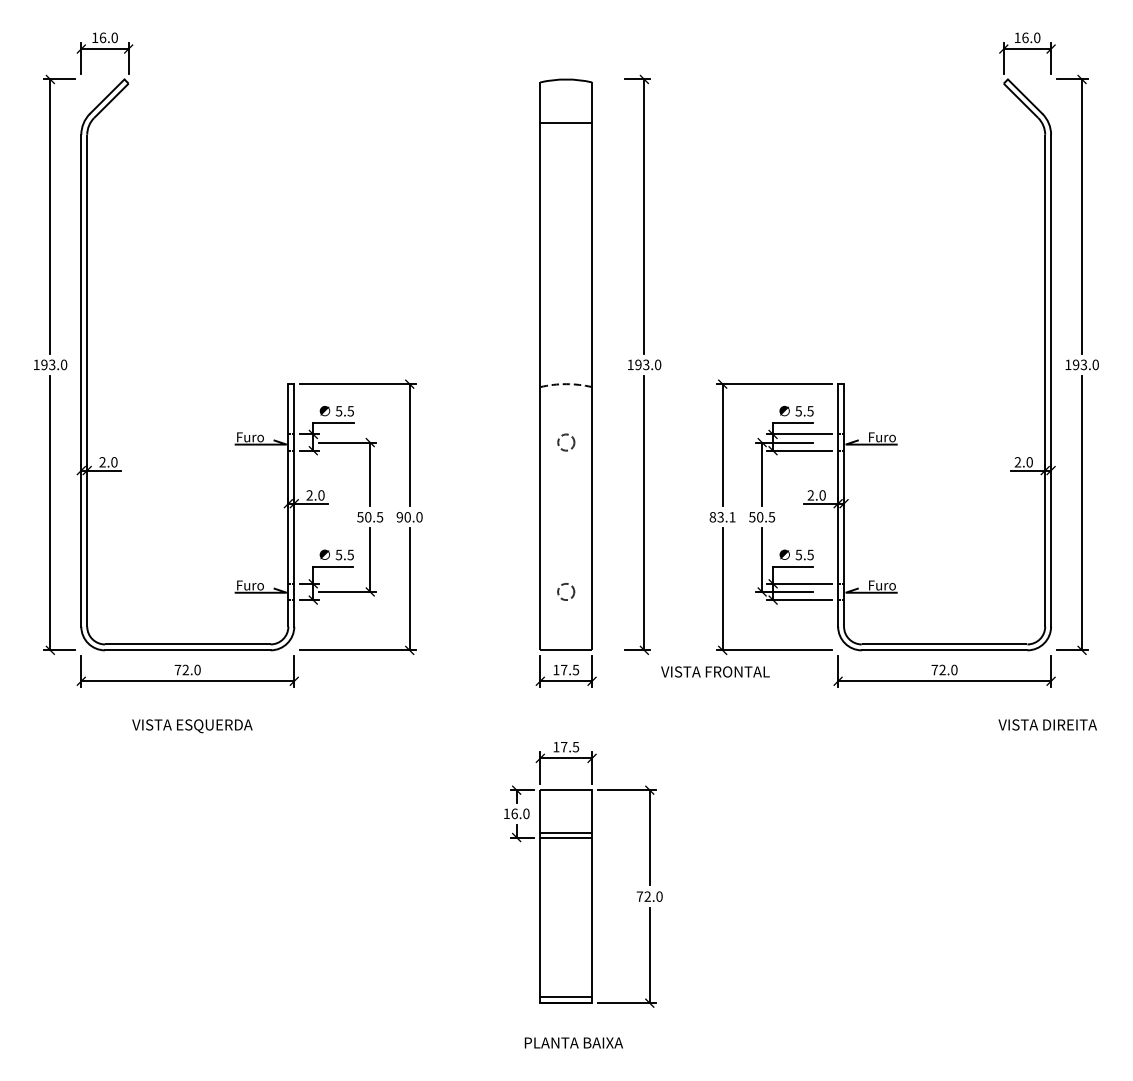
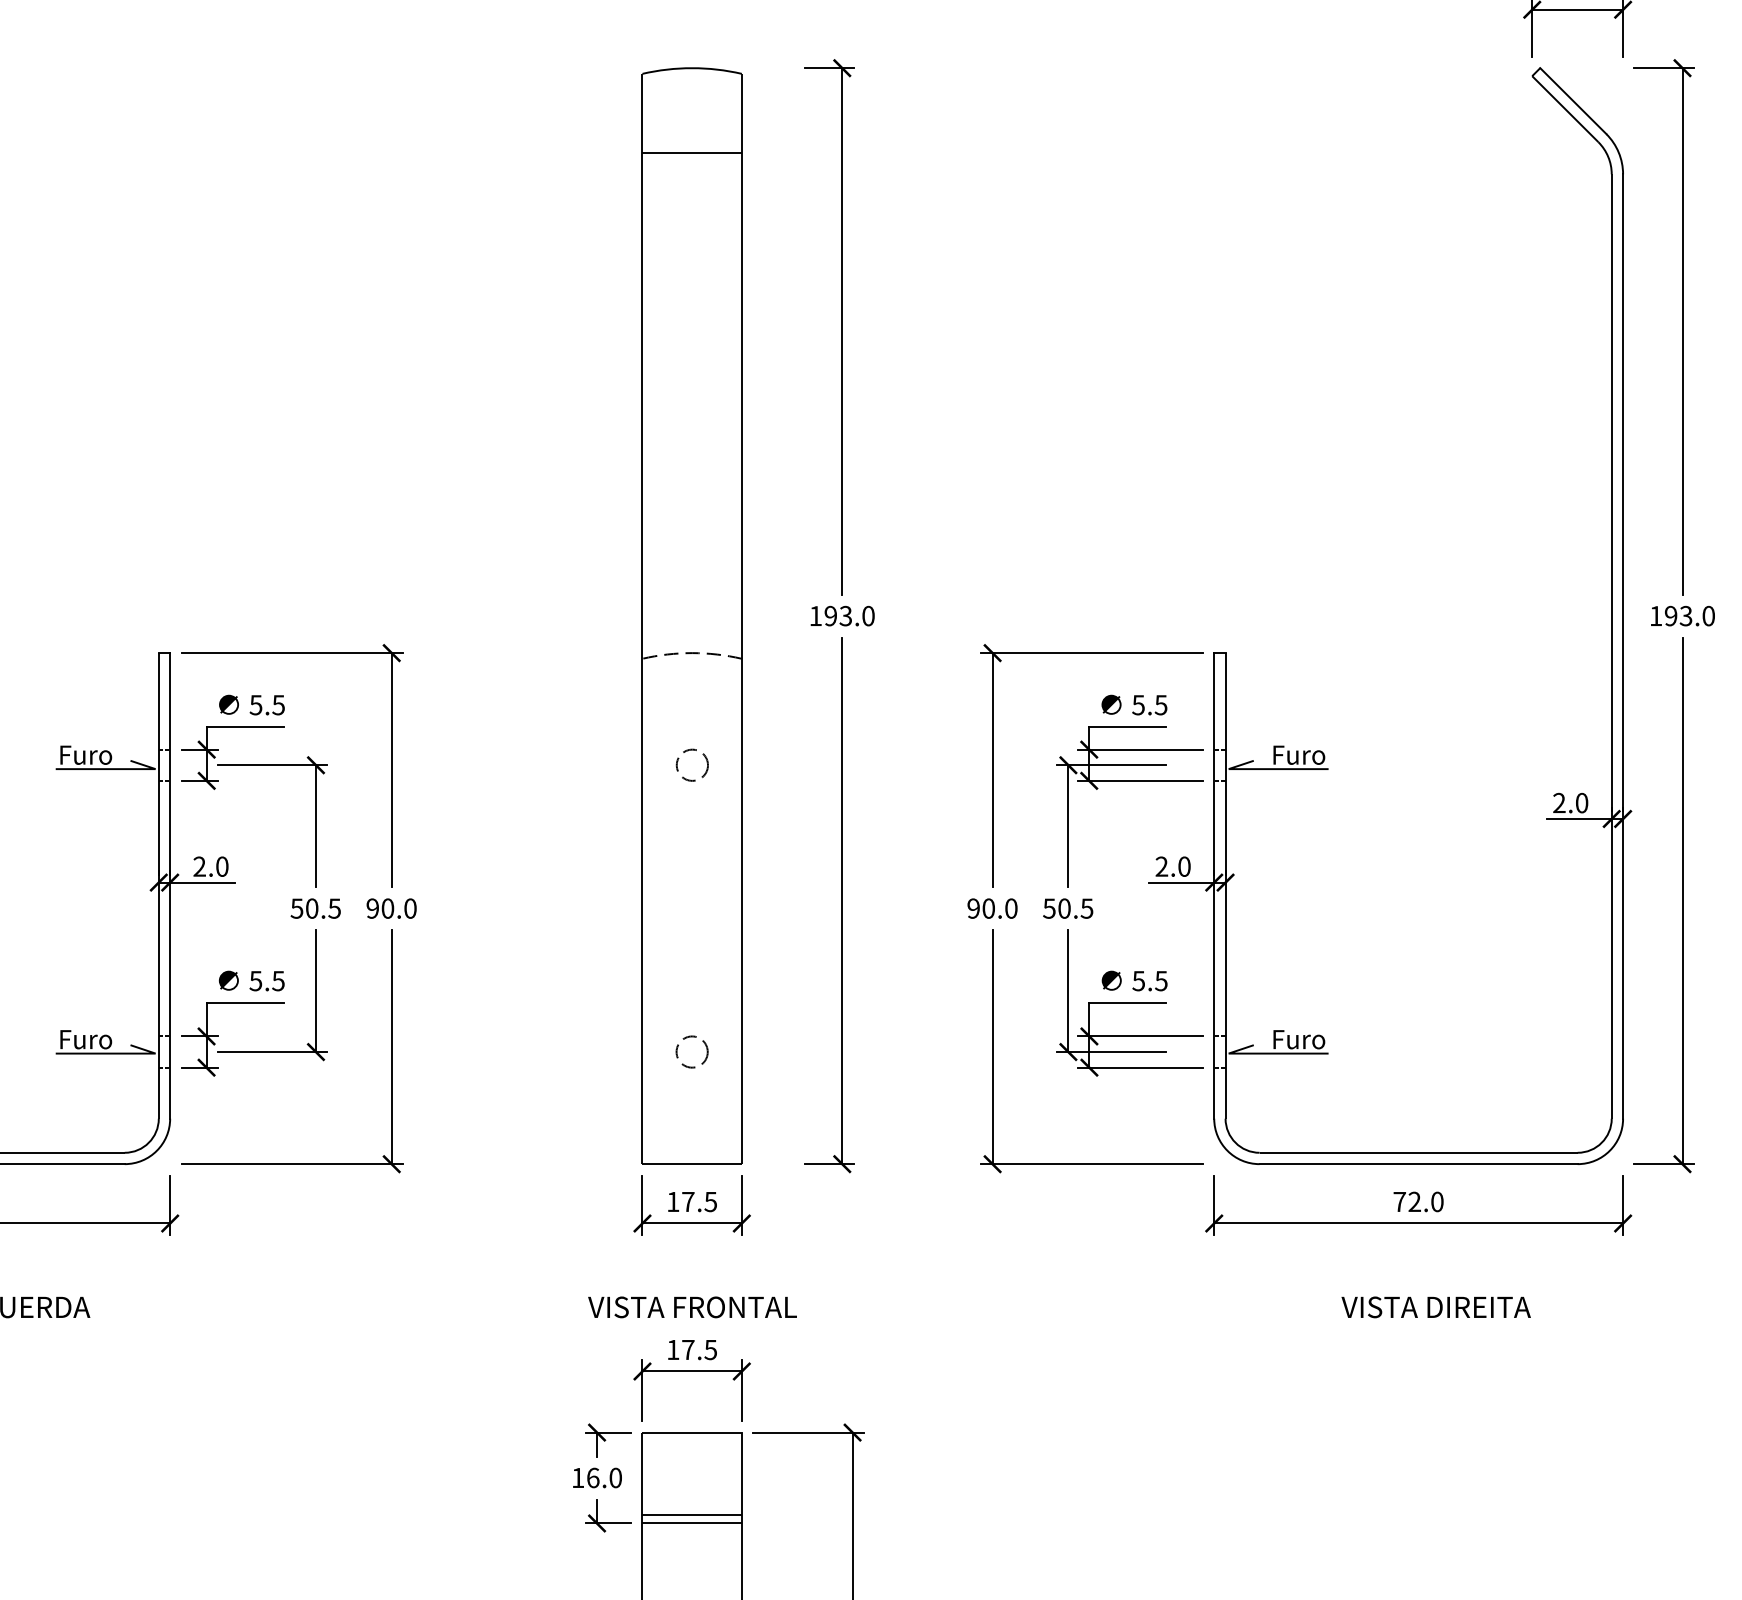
text: (722, 517) -> (992, 909), 83.1 -> 90.0
text: (715, 671) -> (692, 1306), moved
text: (1047, 724) -> (1435, 1306), moved

